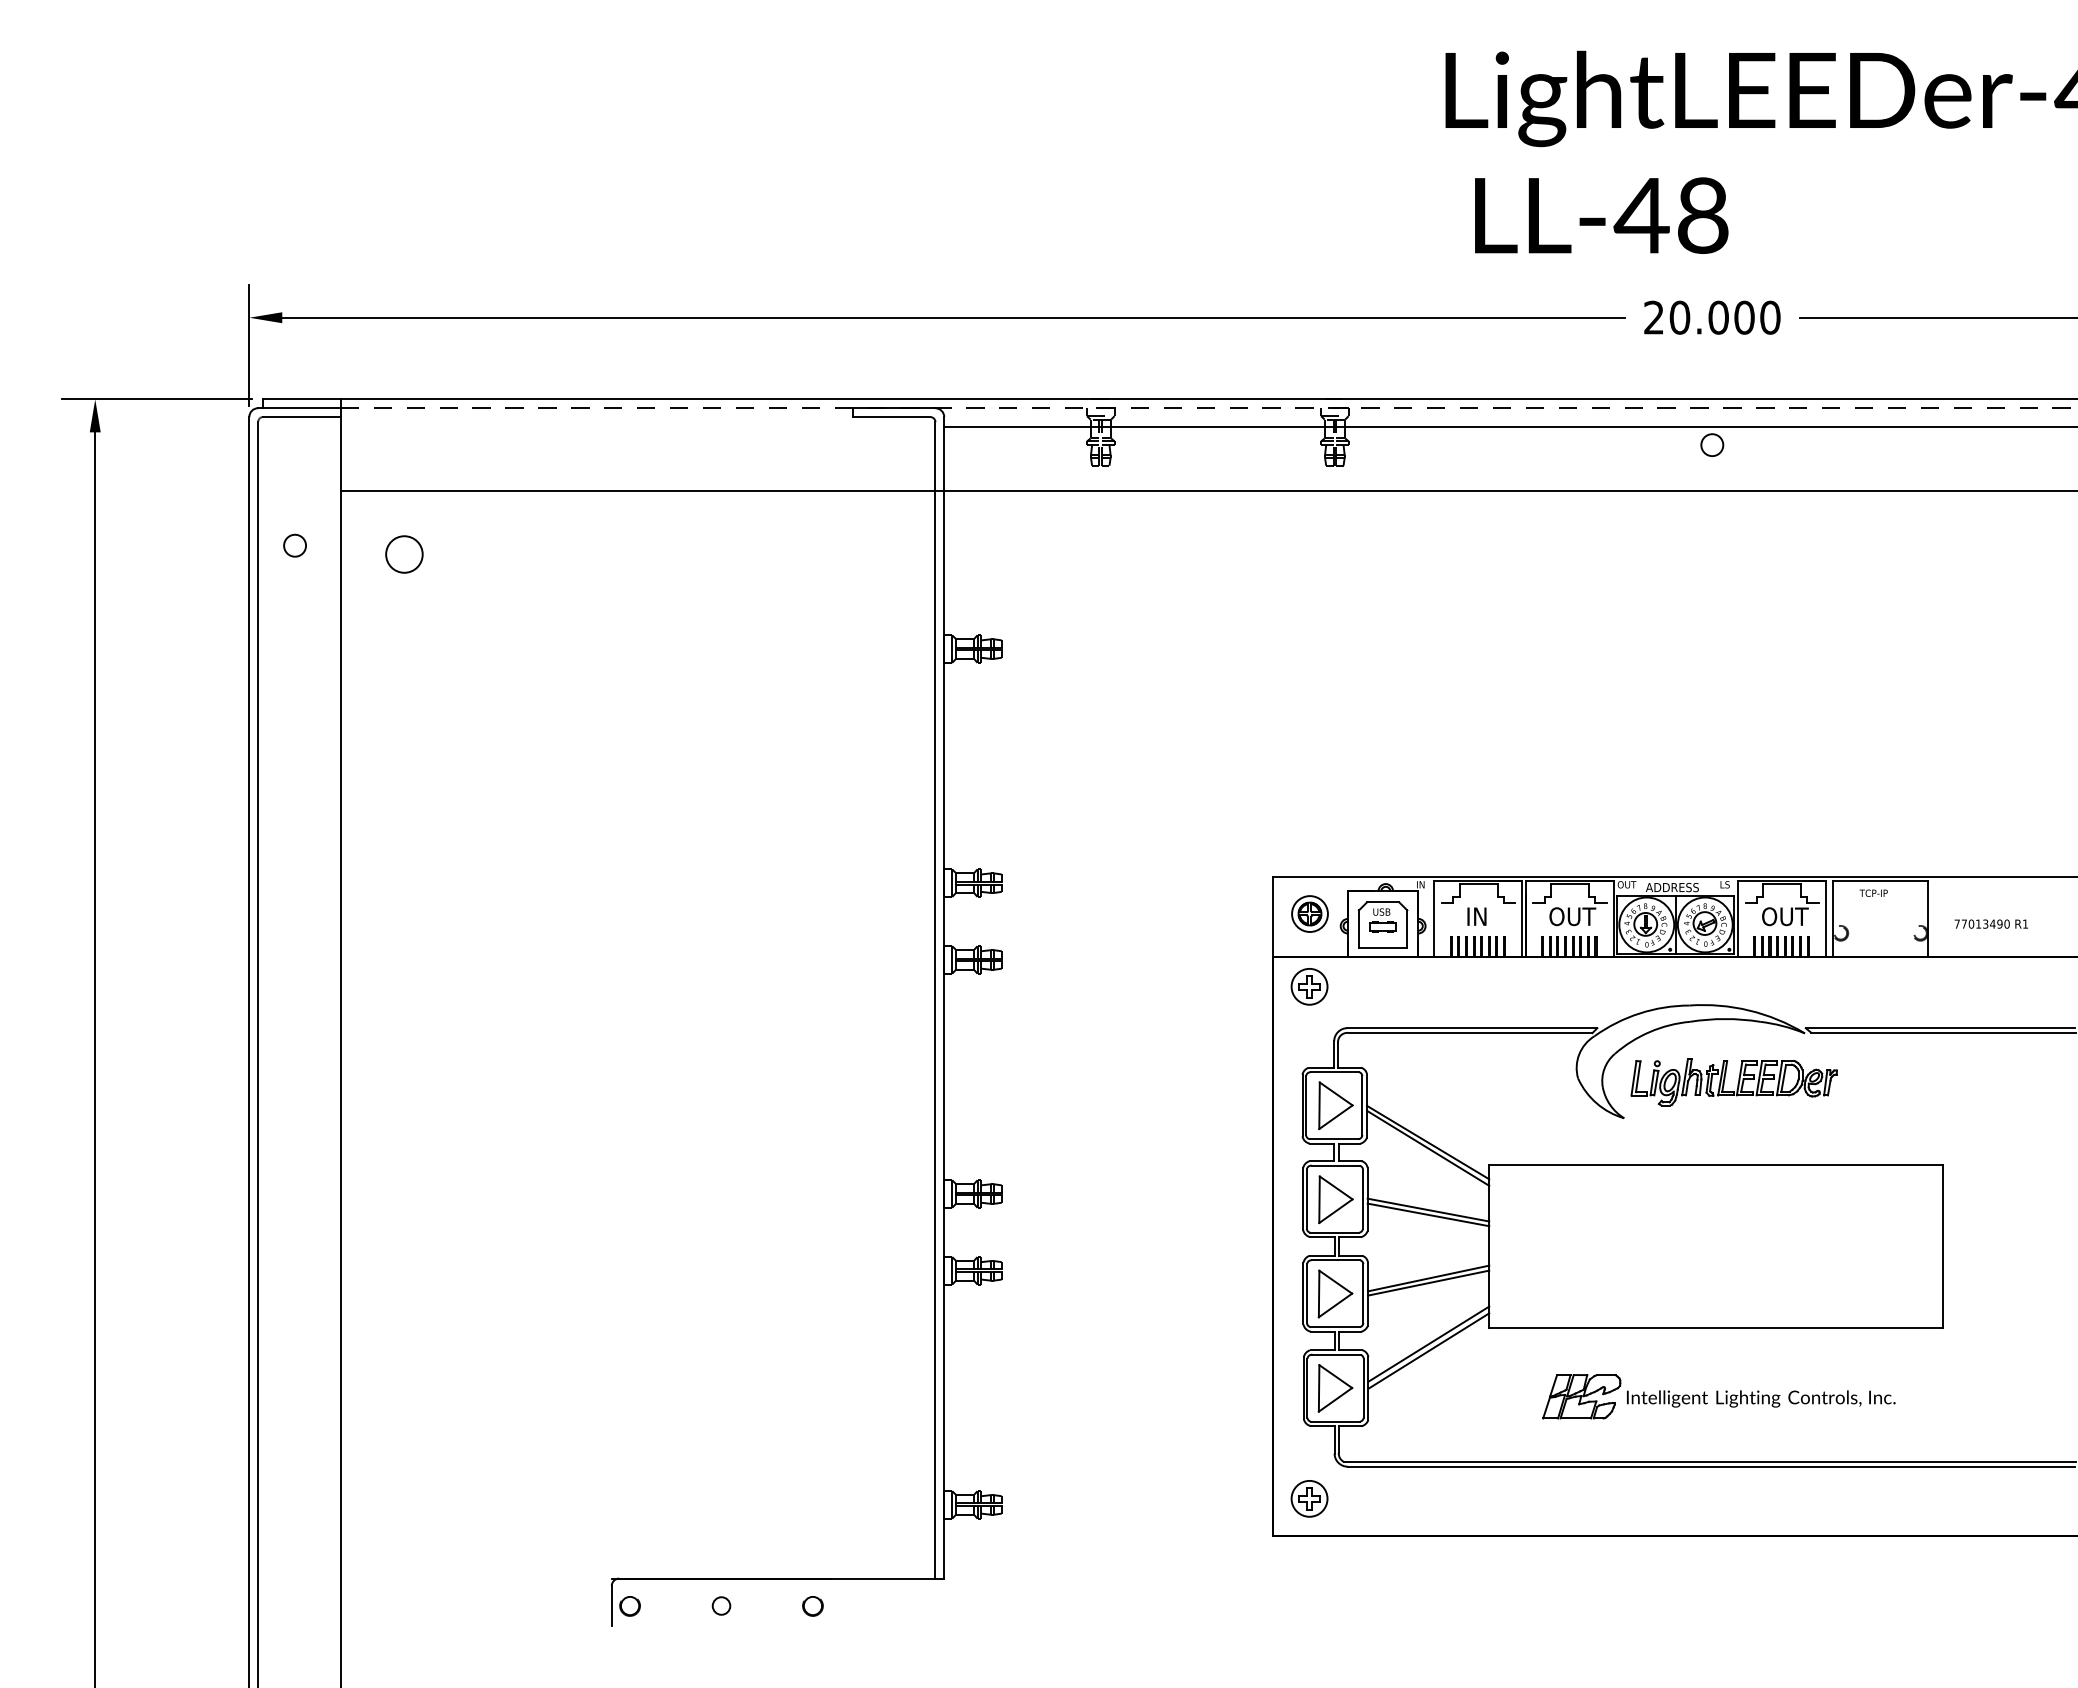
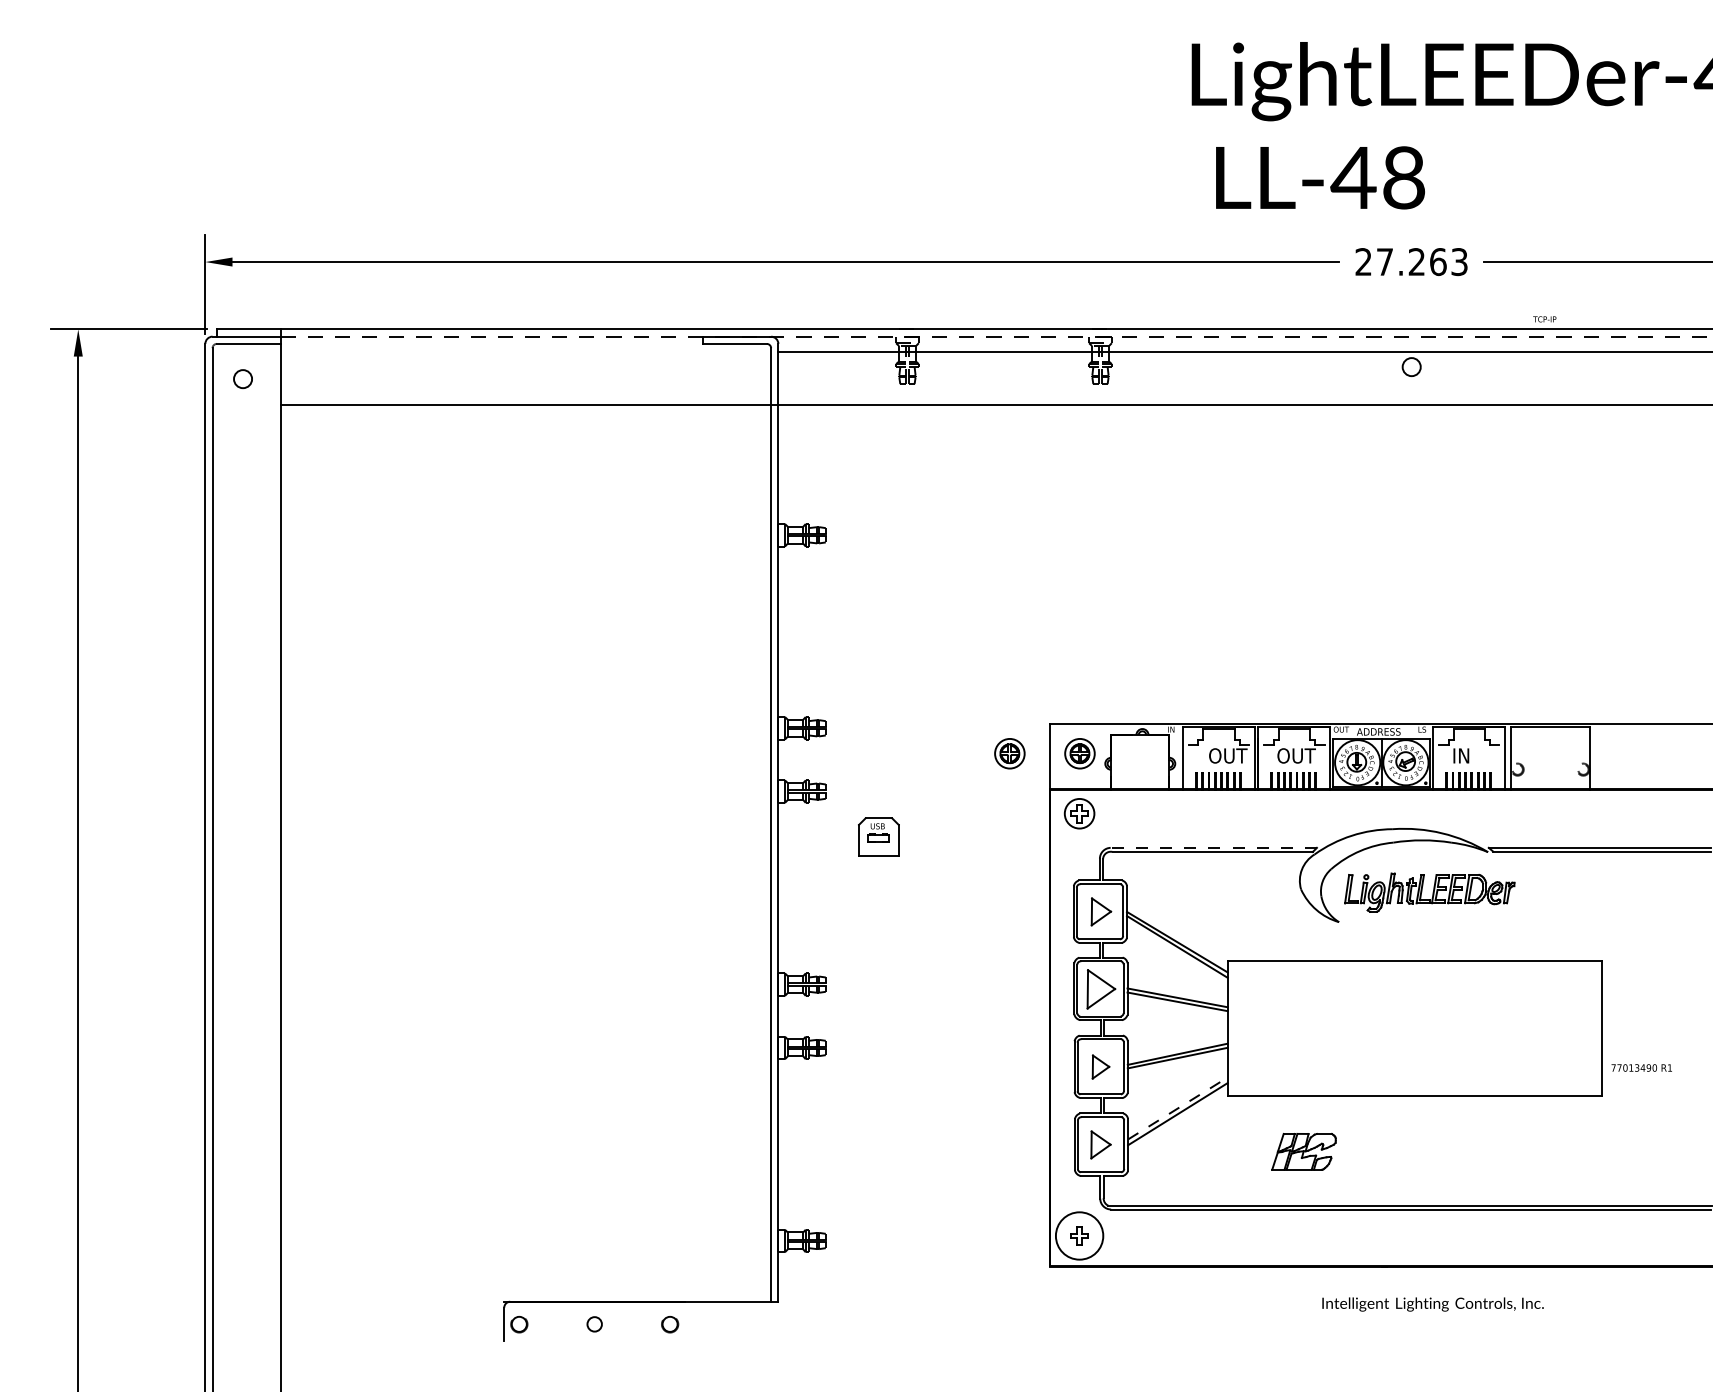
text: (1724, 317) -> (1421, 261), 20.000 -> 27.263
circle: (294, 545) -> (242, 378), moved
circle: (404, 554) -> (333, 457), removed
text: (1873, 892) -> (1544, 318), moved
part: (1224, 913) -> (1009, 753), added
text: (1489, 916) -> (1227, 755), IN -> OUT
text: (1785, 916) -> (1472, 755), OUT -> IN
text: (1990, 923) -> (1641, 1067), moved
part: (1383, 924) -> (879, 836), moved
line: (1471, 1028) -> (1213, 848), solid -> dashed
part: (1335, 1105) -> (1100, 911), size x0.7
part: (1335, 1293) -> (1100, 1066), size x0.6
line: (1429, 1343) -> (1178, 1107), solid -> dashed
part: (1335, 1388) -> (1100, 1144), size x0.7
text: (1761, 1398) -> (1433, 1304), moved
circle: (1309, 1498) -> (1079, 1235), size x1.6

